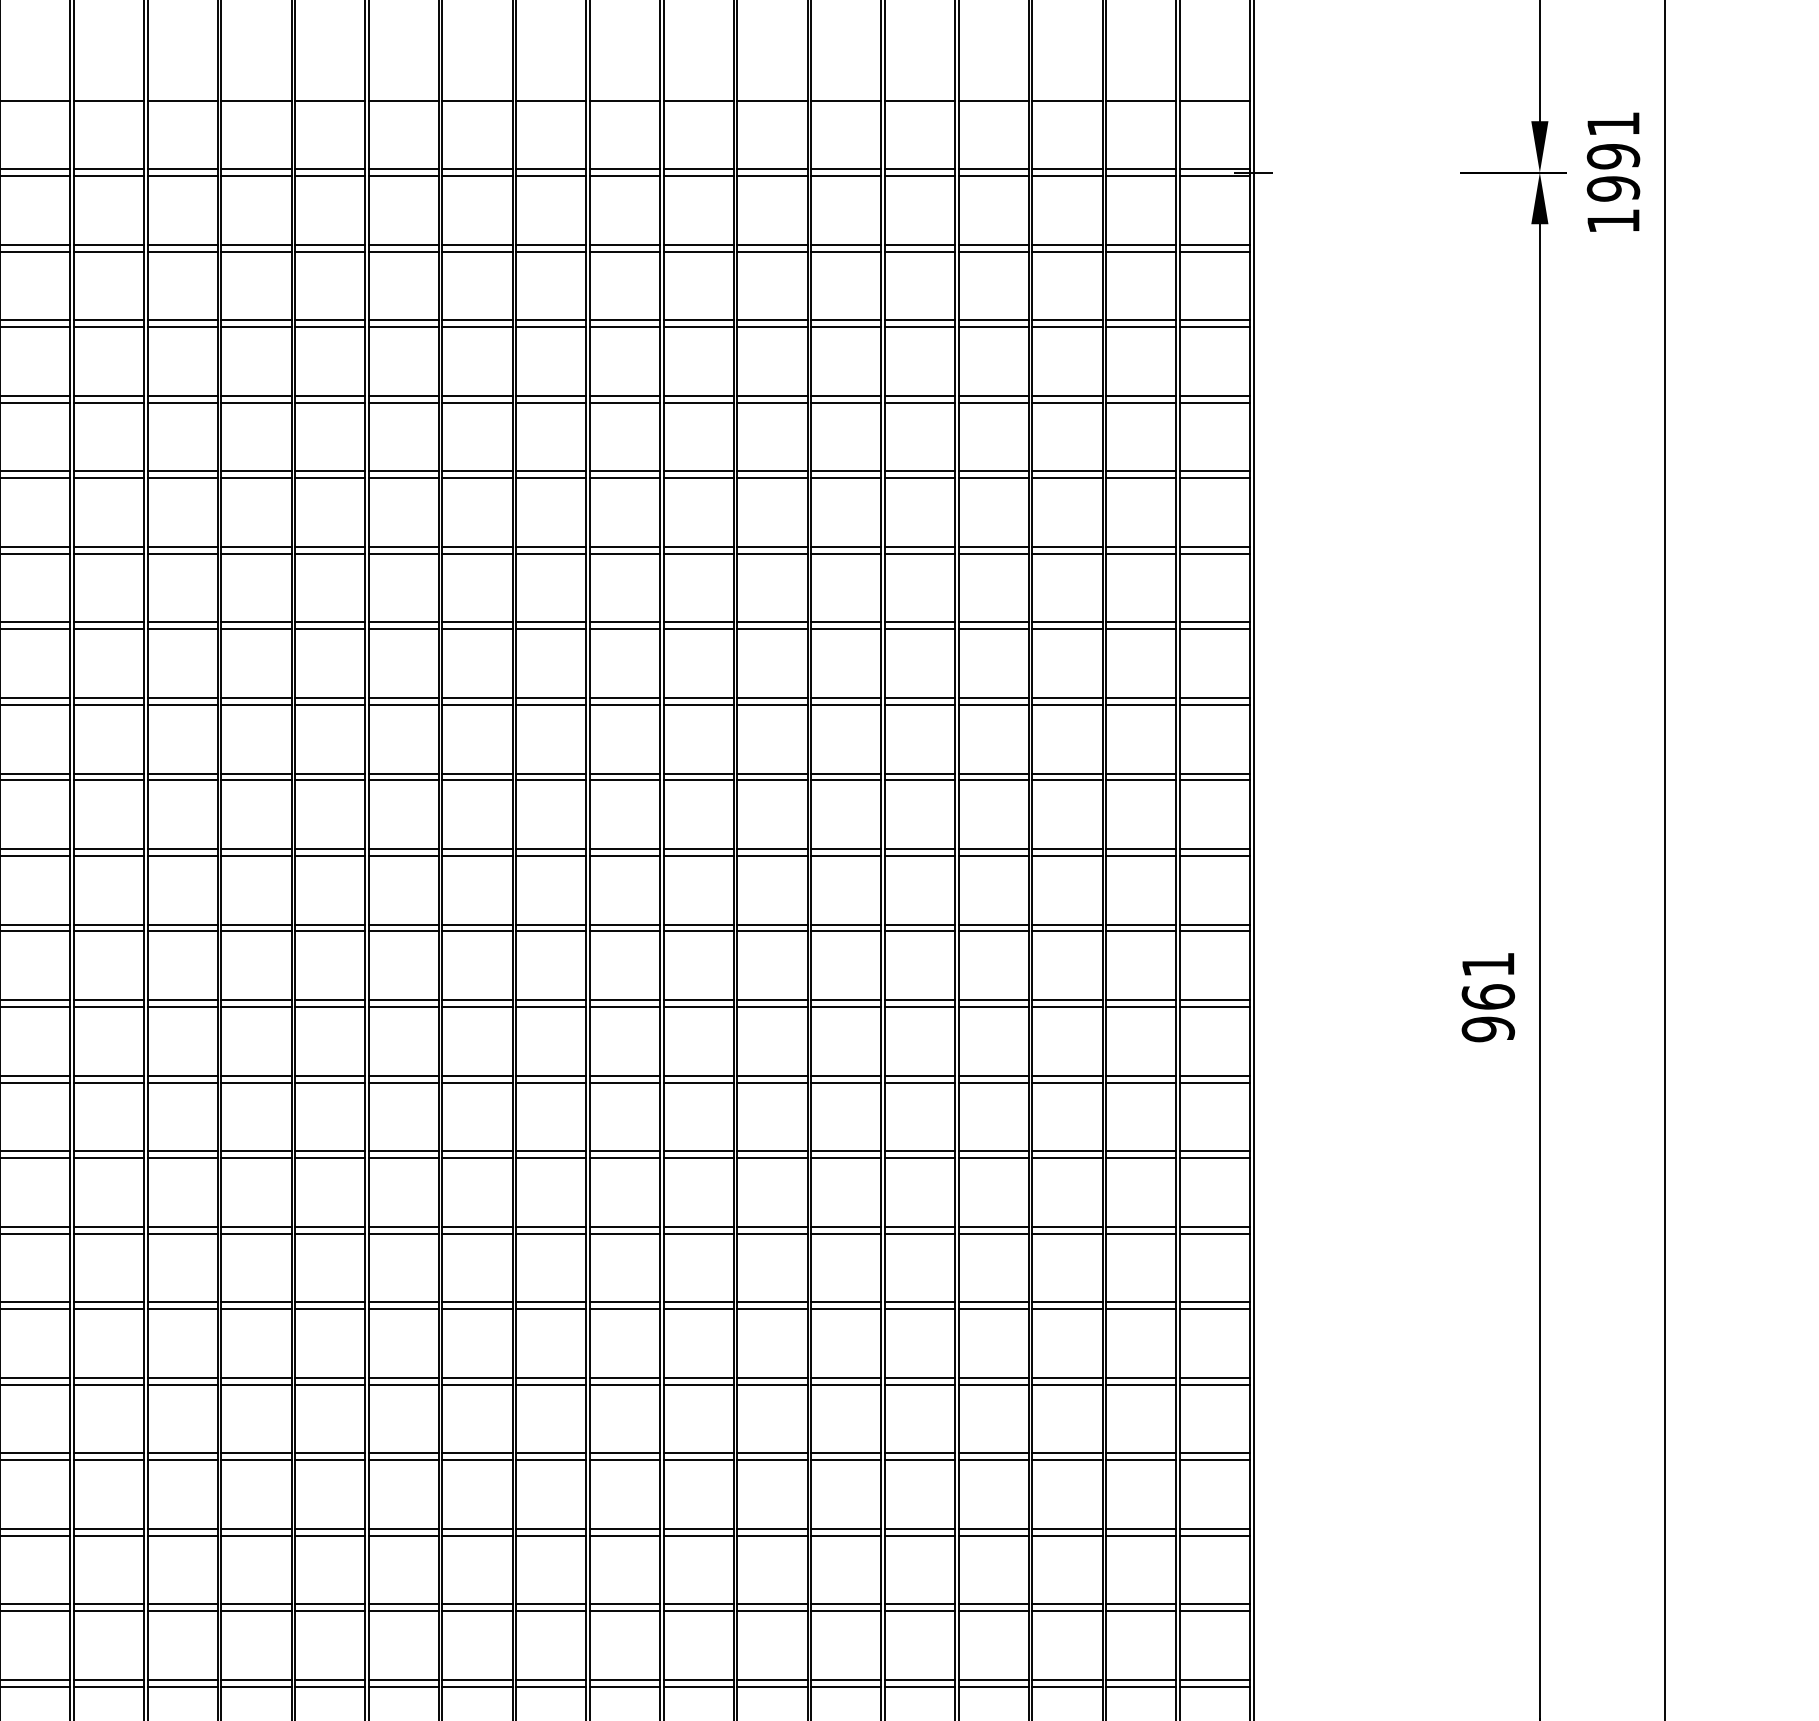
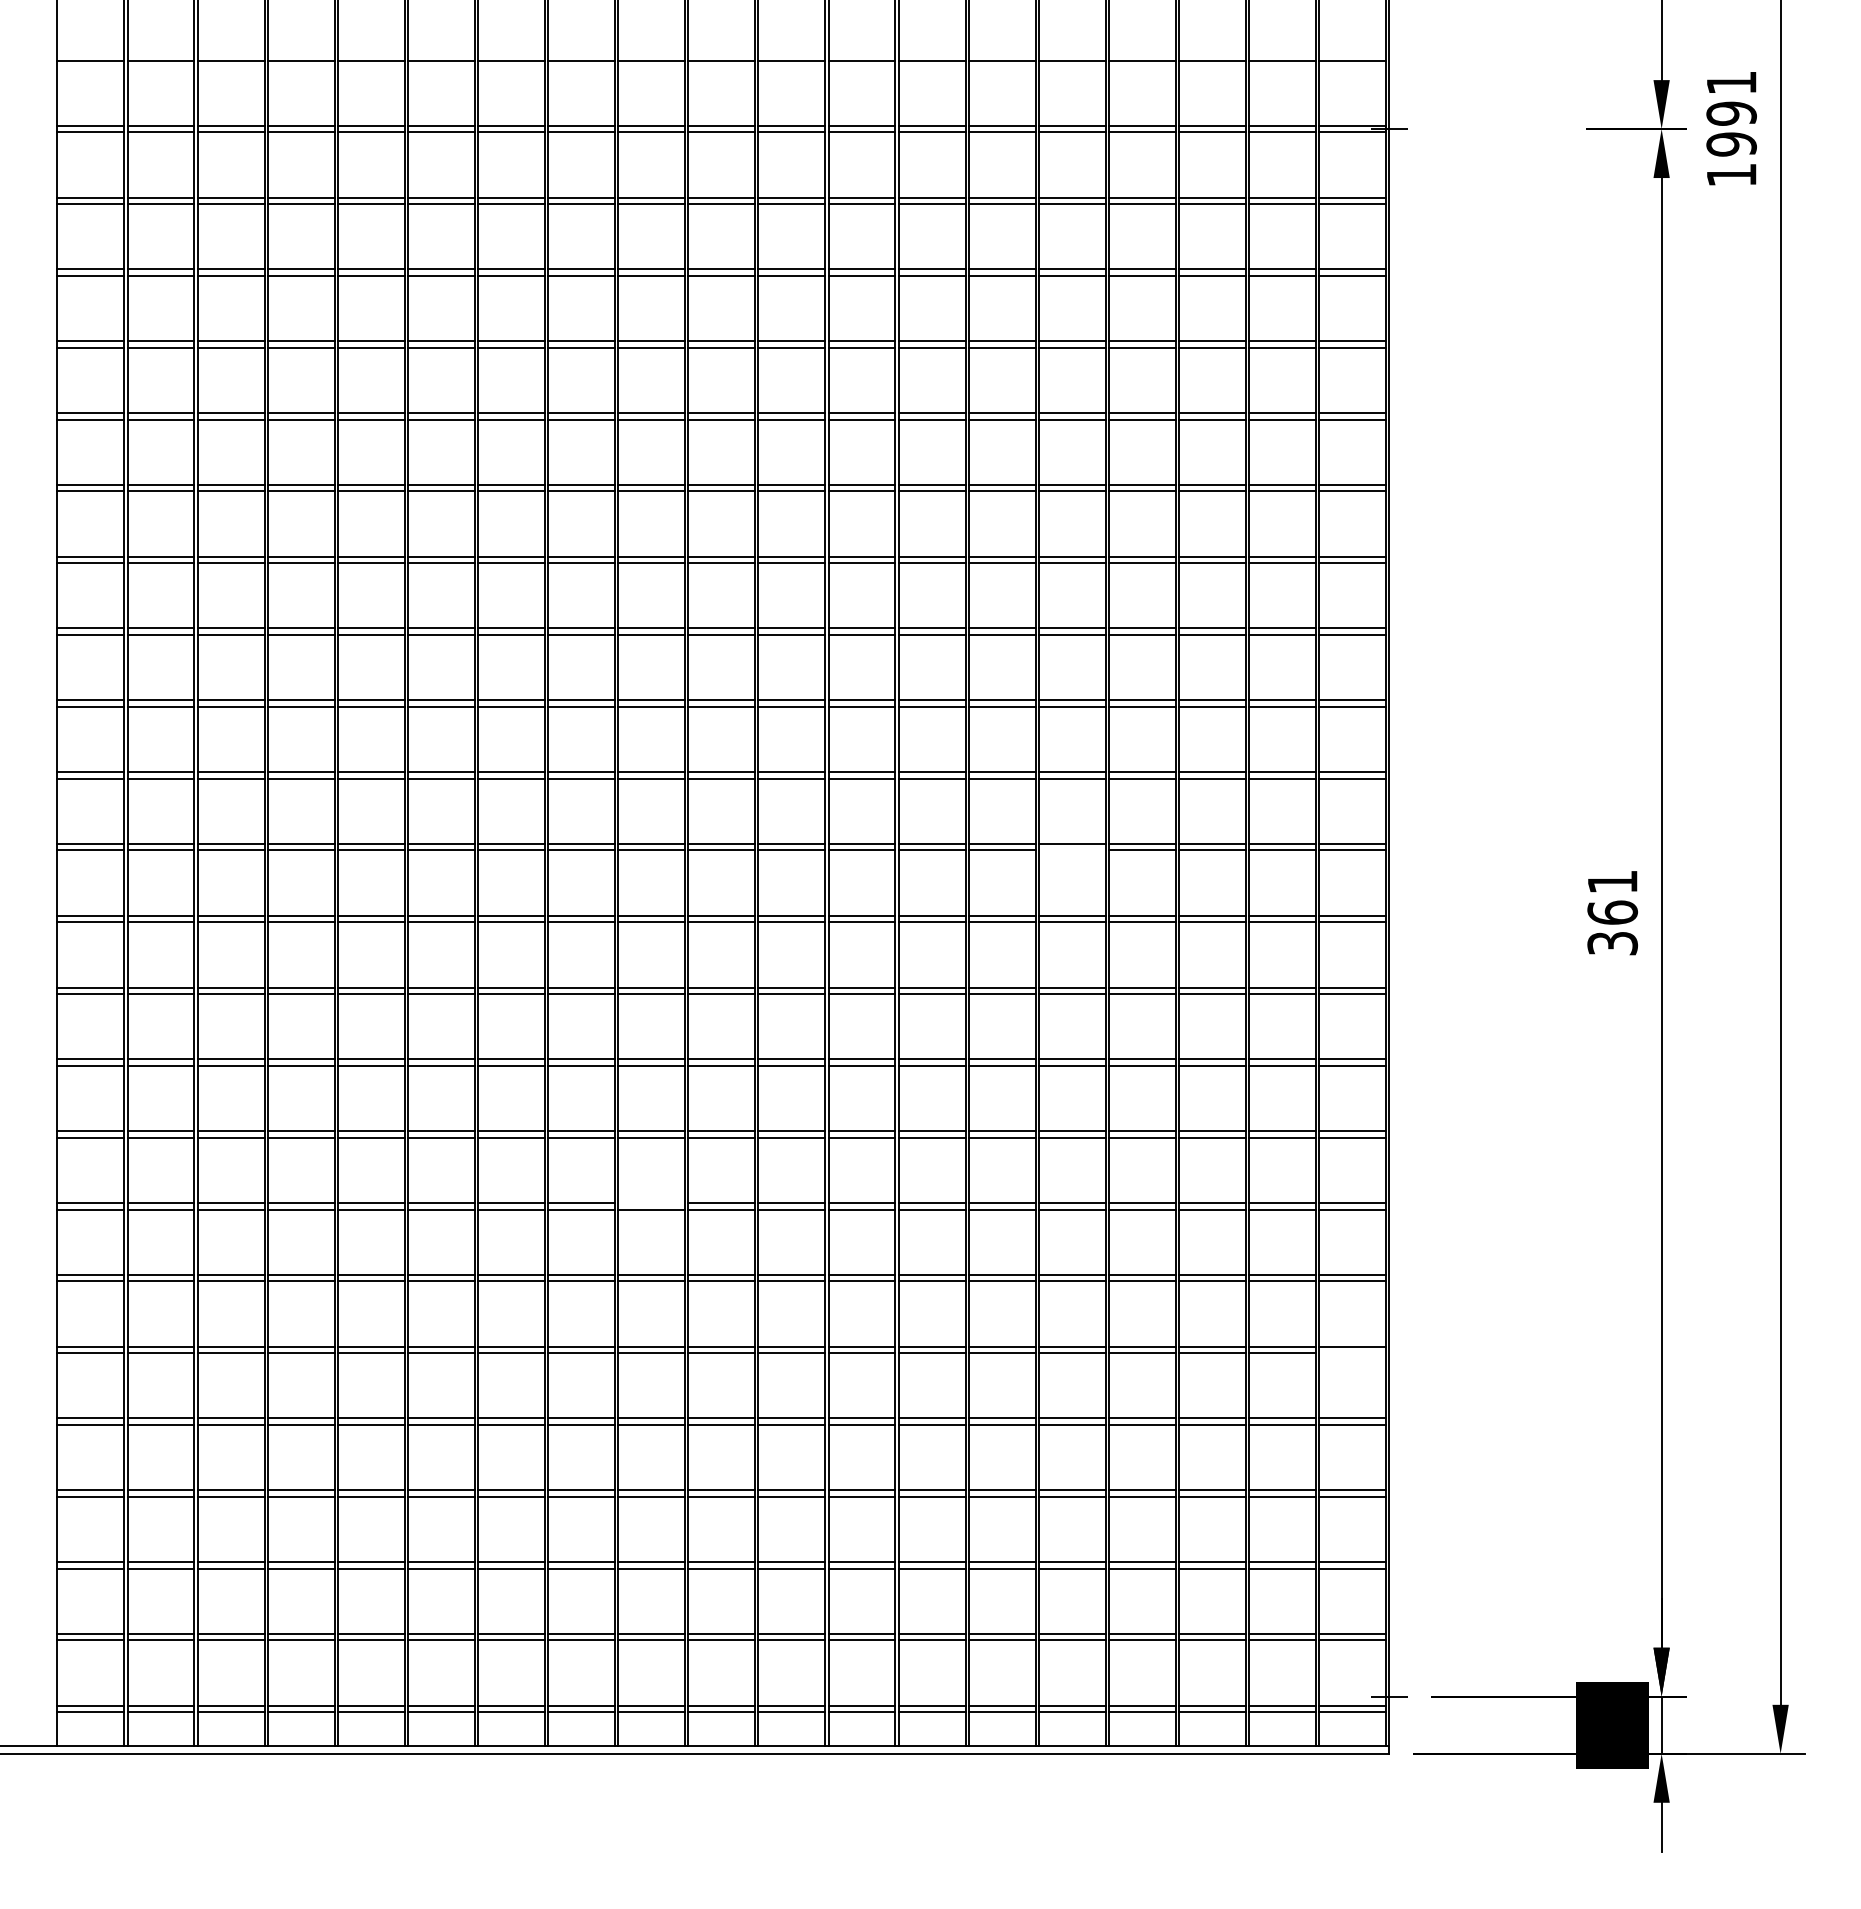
line: (919, 931) -> (1071, 850), removed
text: (1488, 1029) -> (1612, 943), 961 -> 361
line: (477, 1301) -> (651, 1202), removed
line: (1214, 1460) -> (1352, 1353), removed

